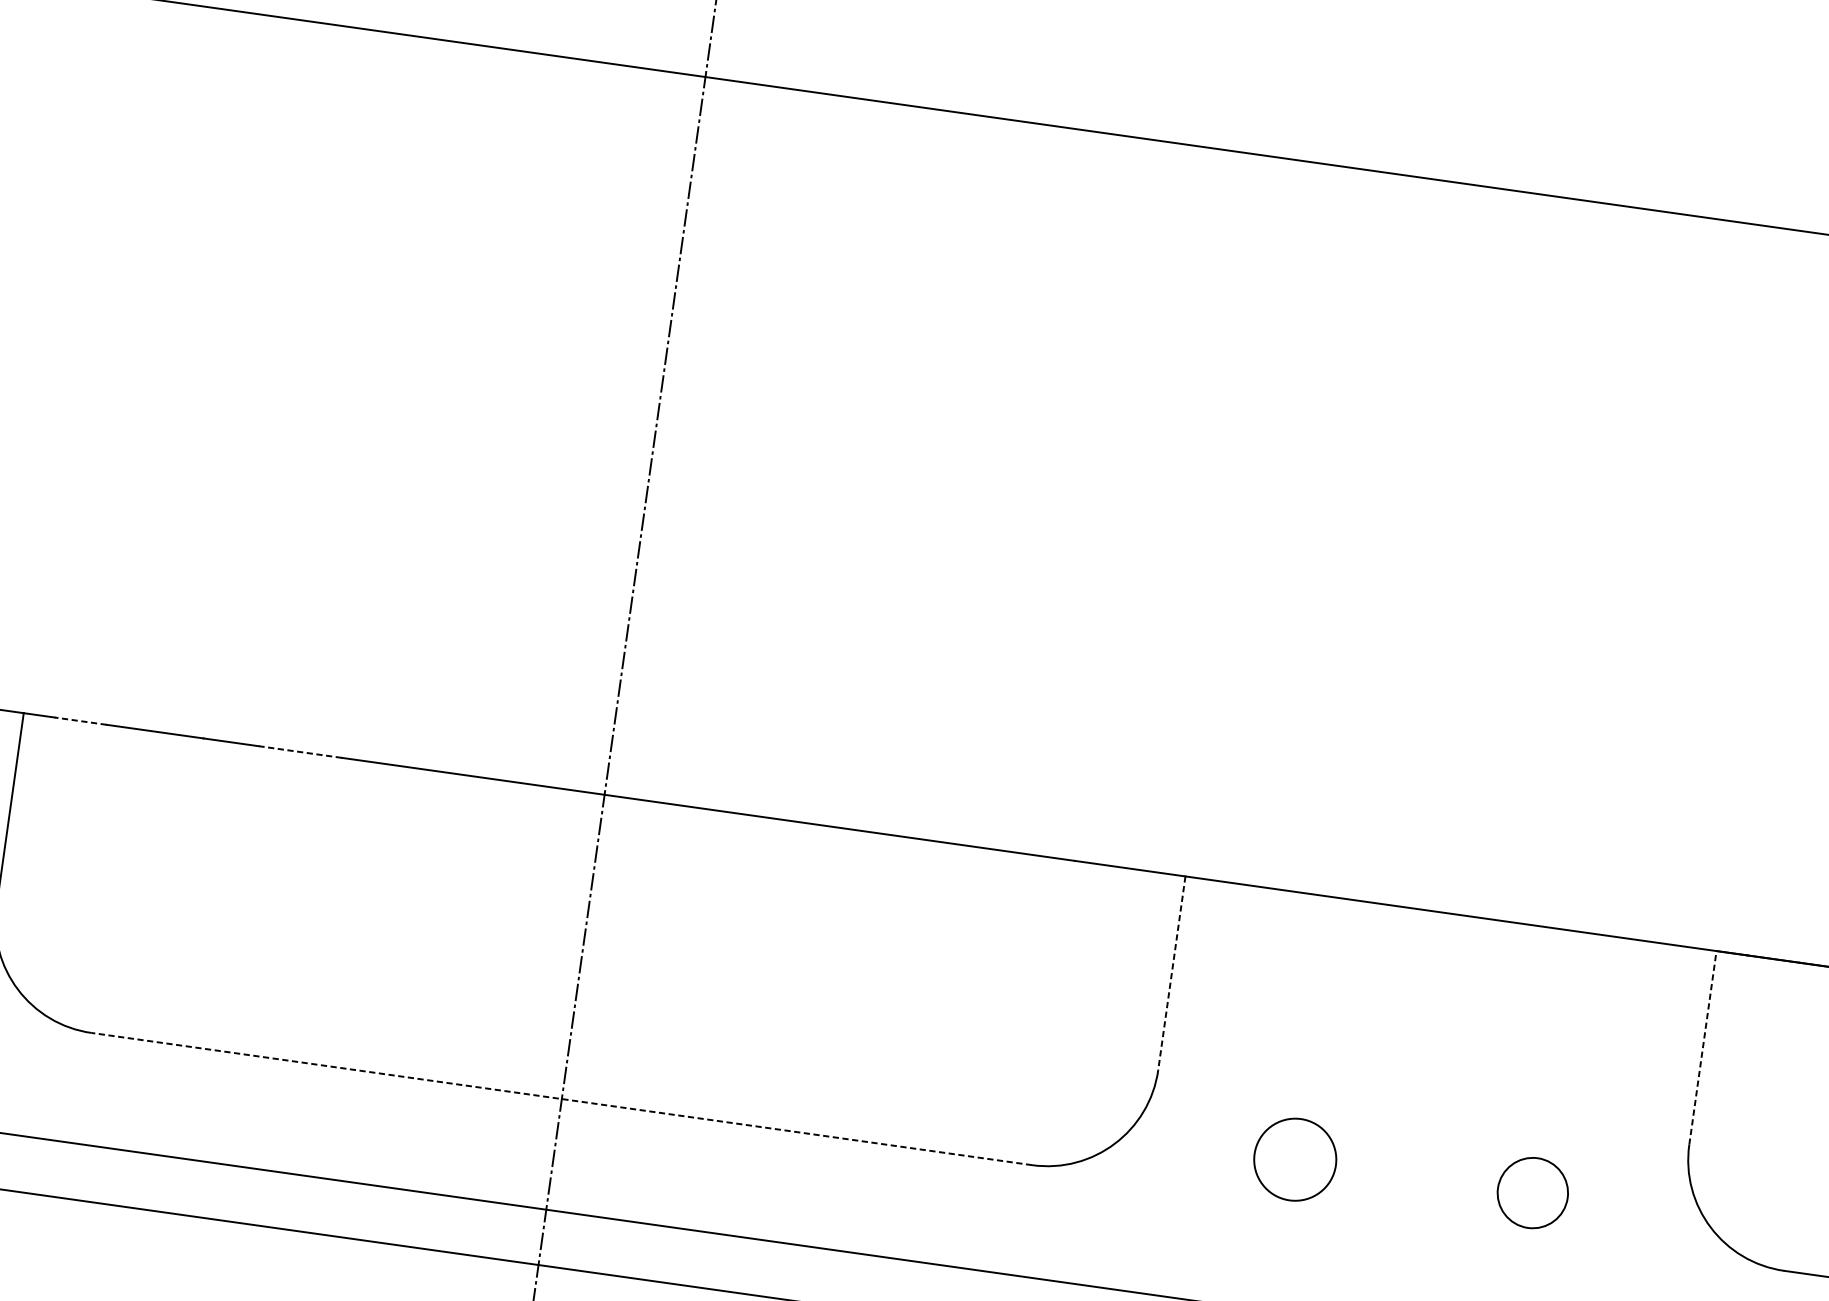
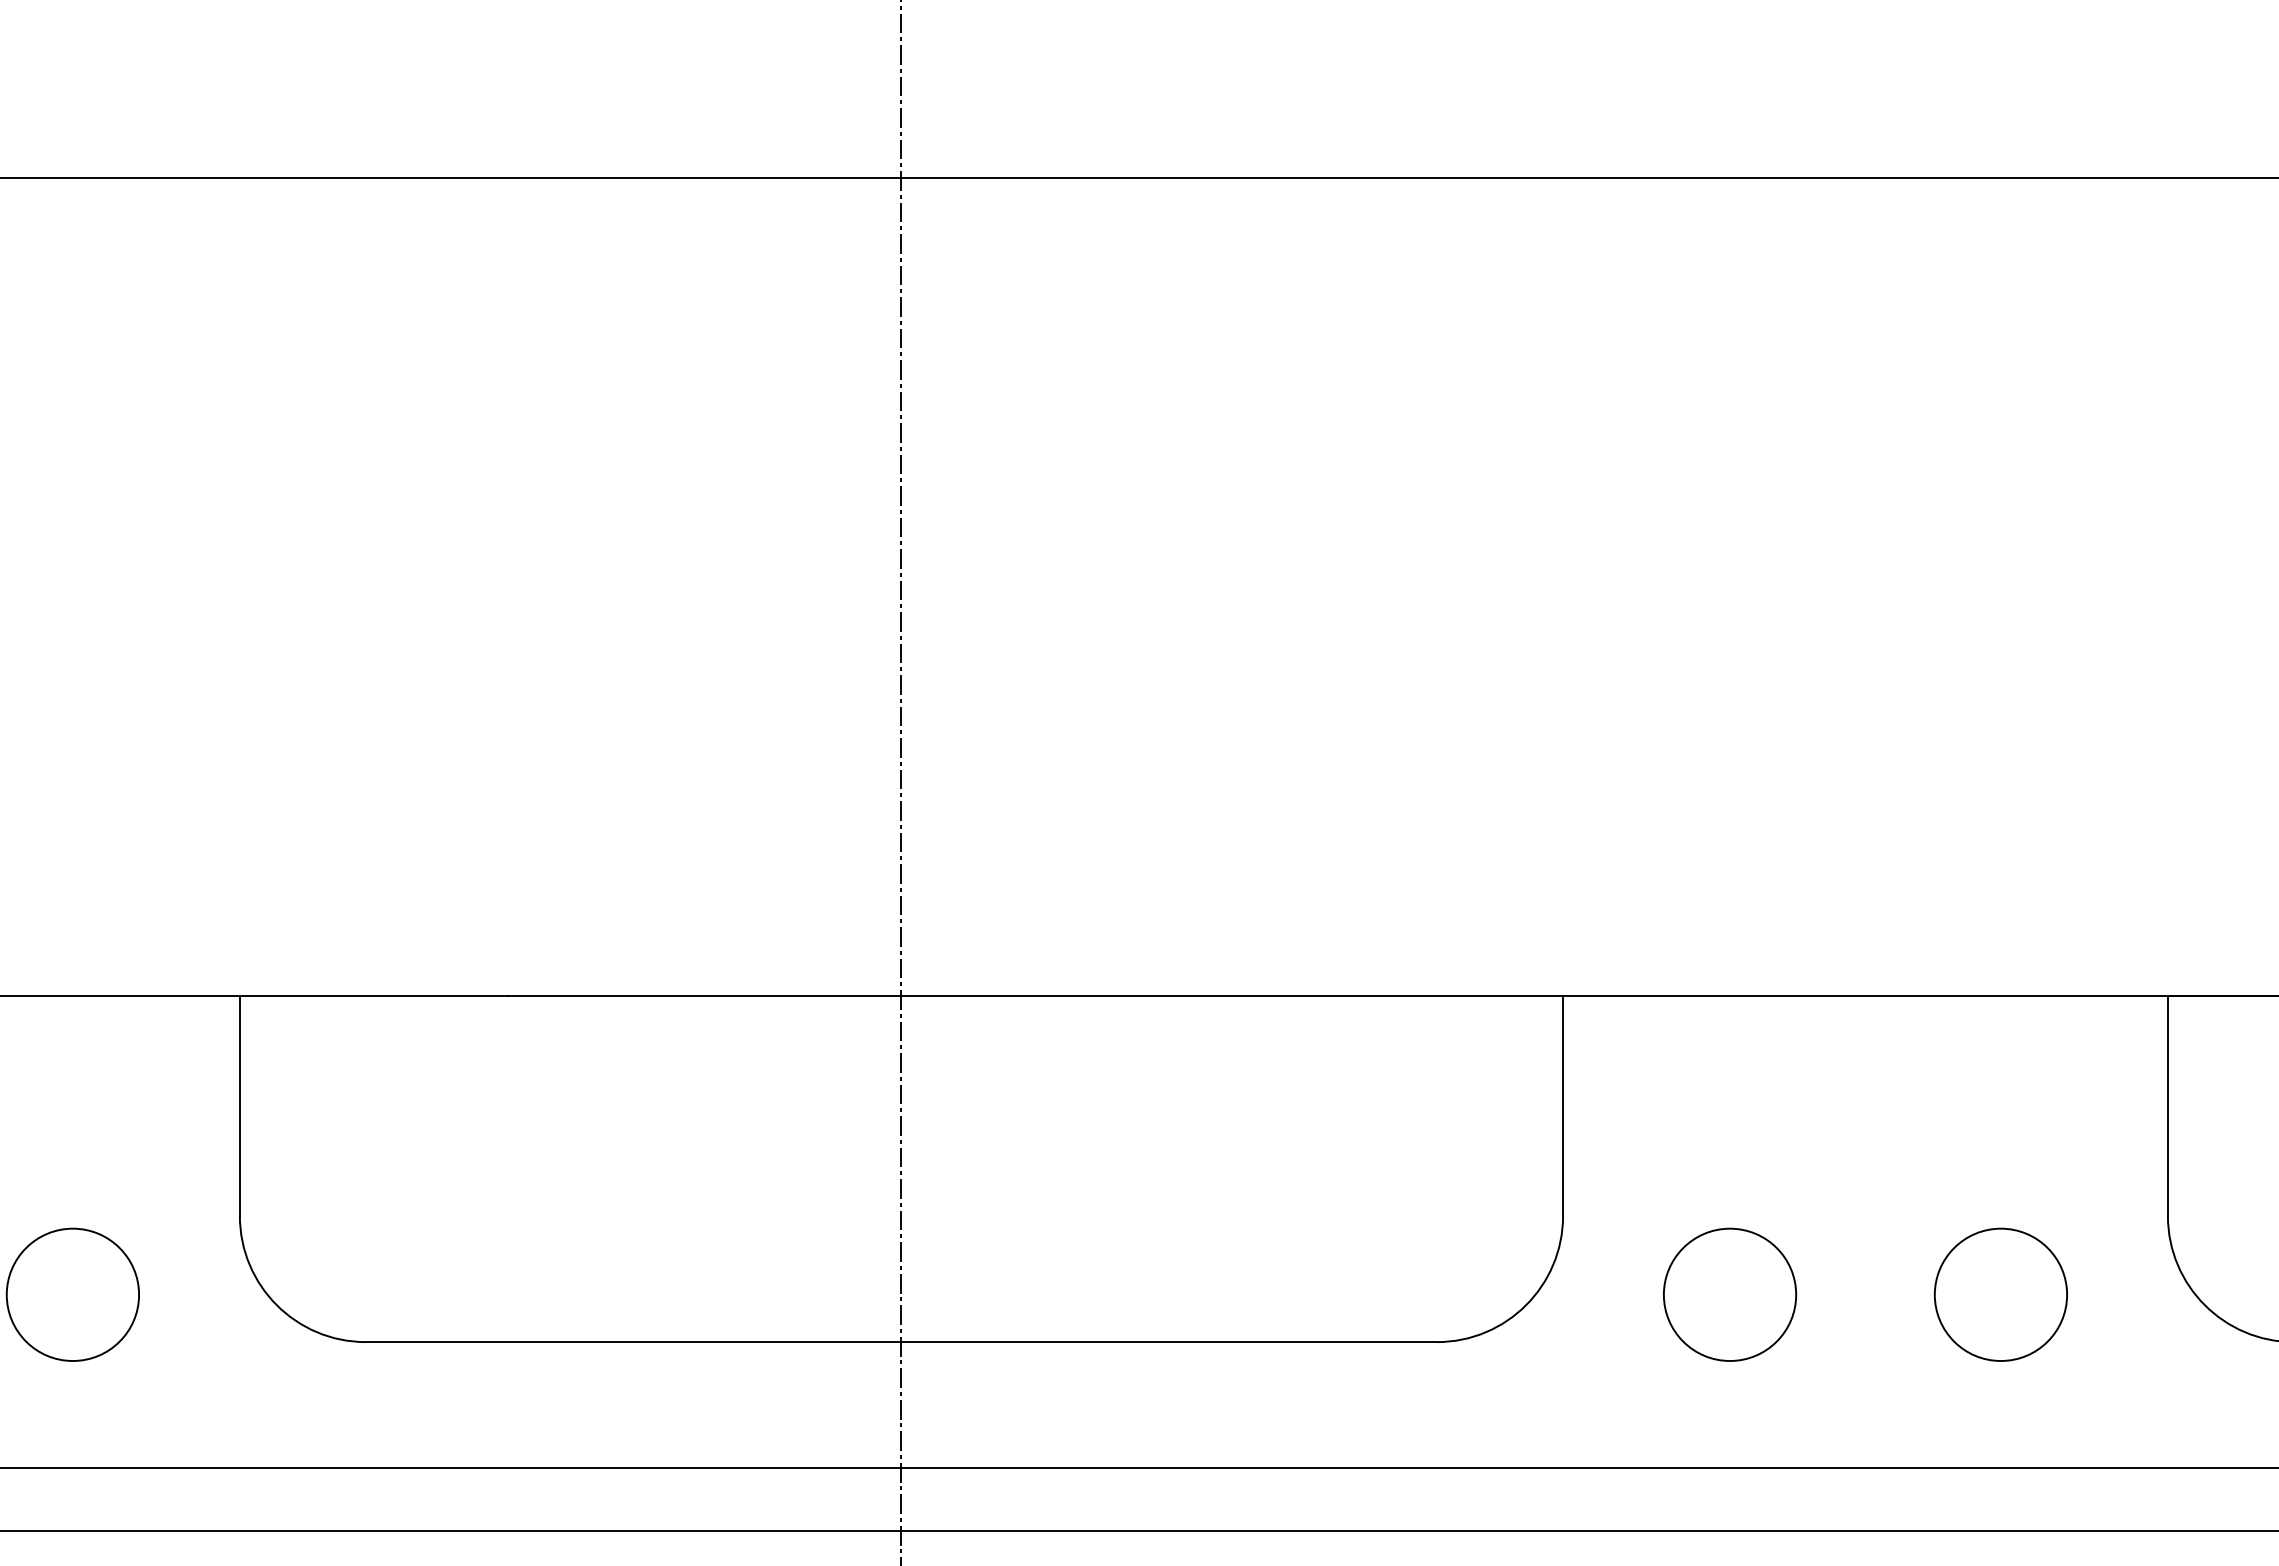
line: (80, 721) -> (304, 995), dashed -> solid
line: (299, 751) -> (554, 995), dashed -> solid
line: (1172, 973) -> (1563, 1106), dashed -> solid
line: (1702, 1047) -> (2167, 1105), dashed -> solid
line: (561, 1099) -> (901, 1342), dashed -> solid
circle: (1295, 1159) -> (1730, 1294), size x1.43
circle: (1532, 1192) -> (2000, 1294), size x1.67

